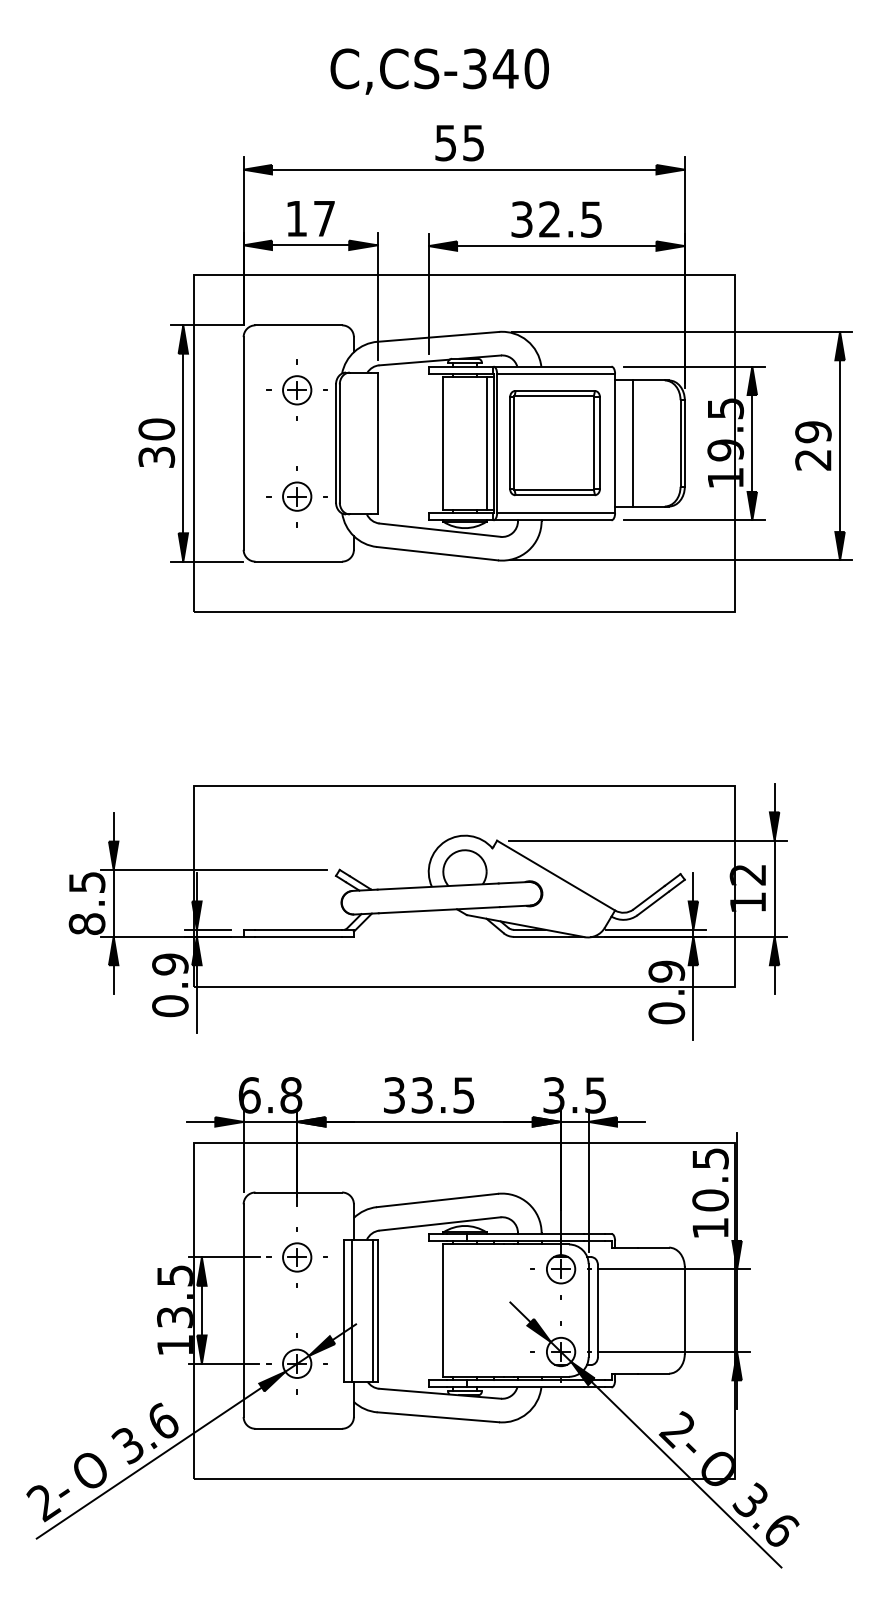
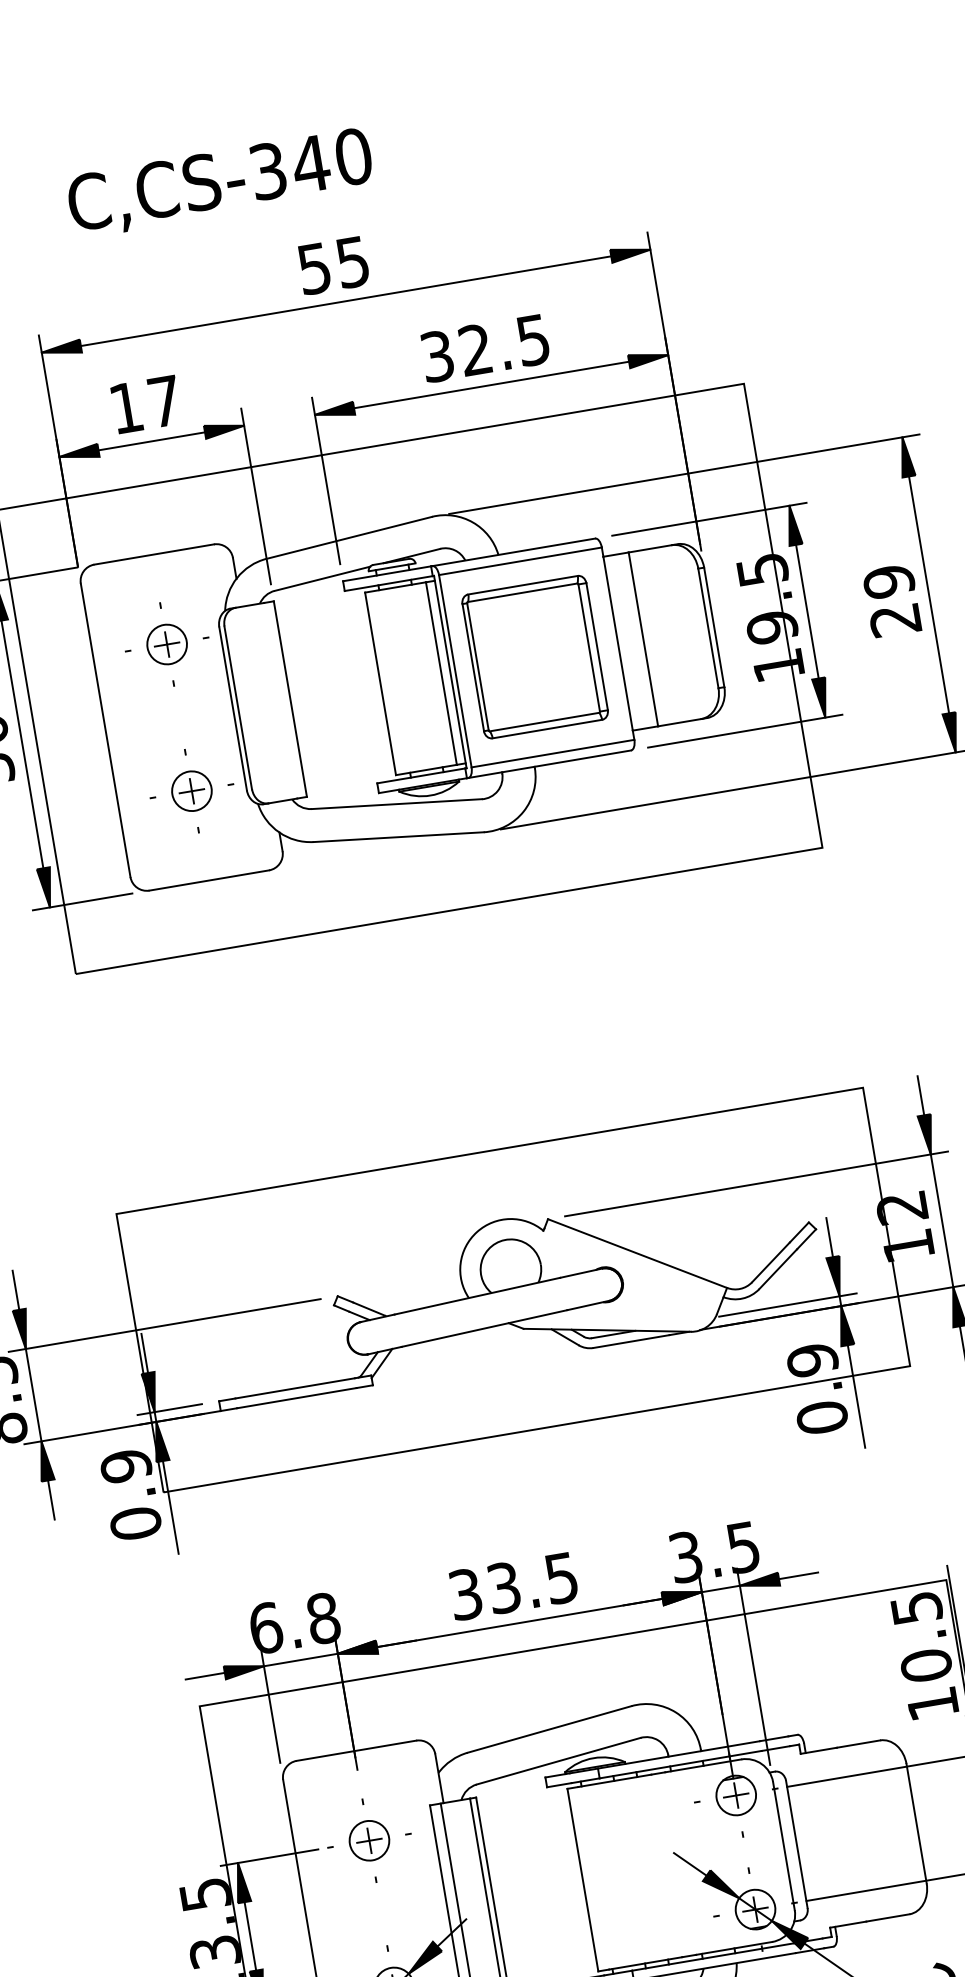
text: (439, 71) -> (220, 183), moved

